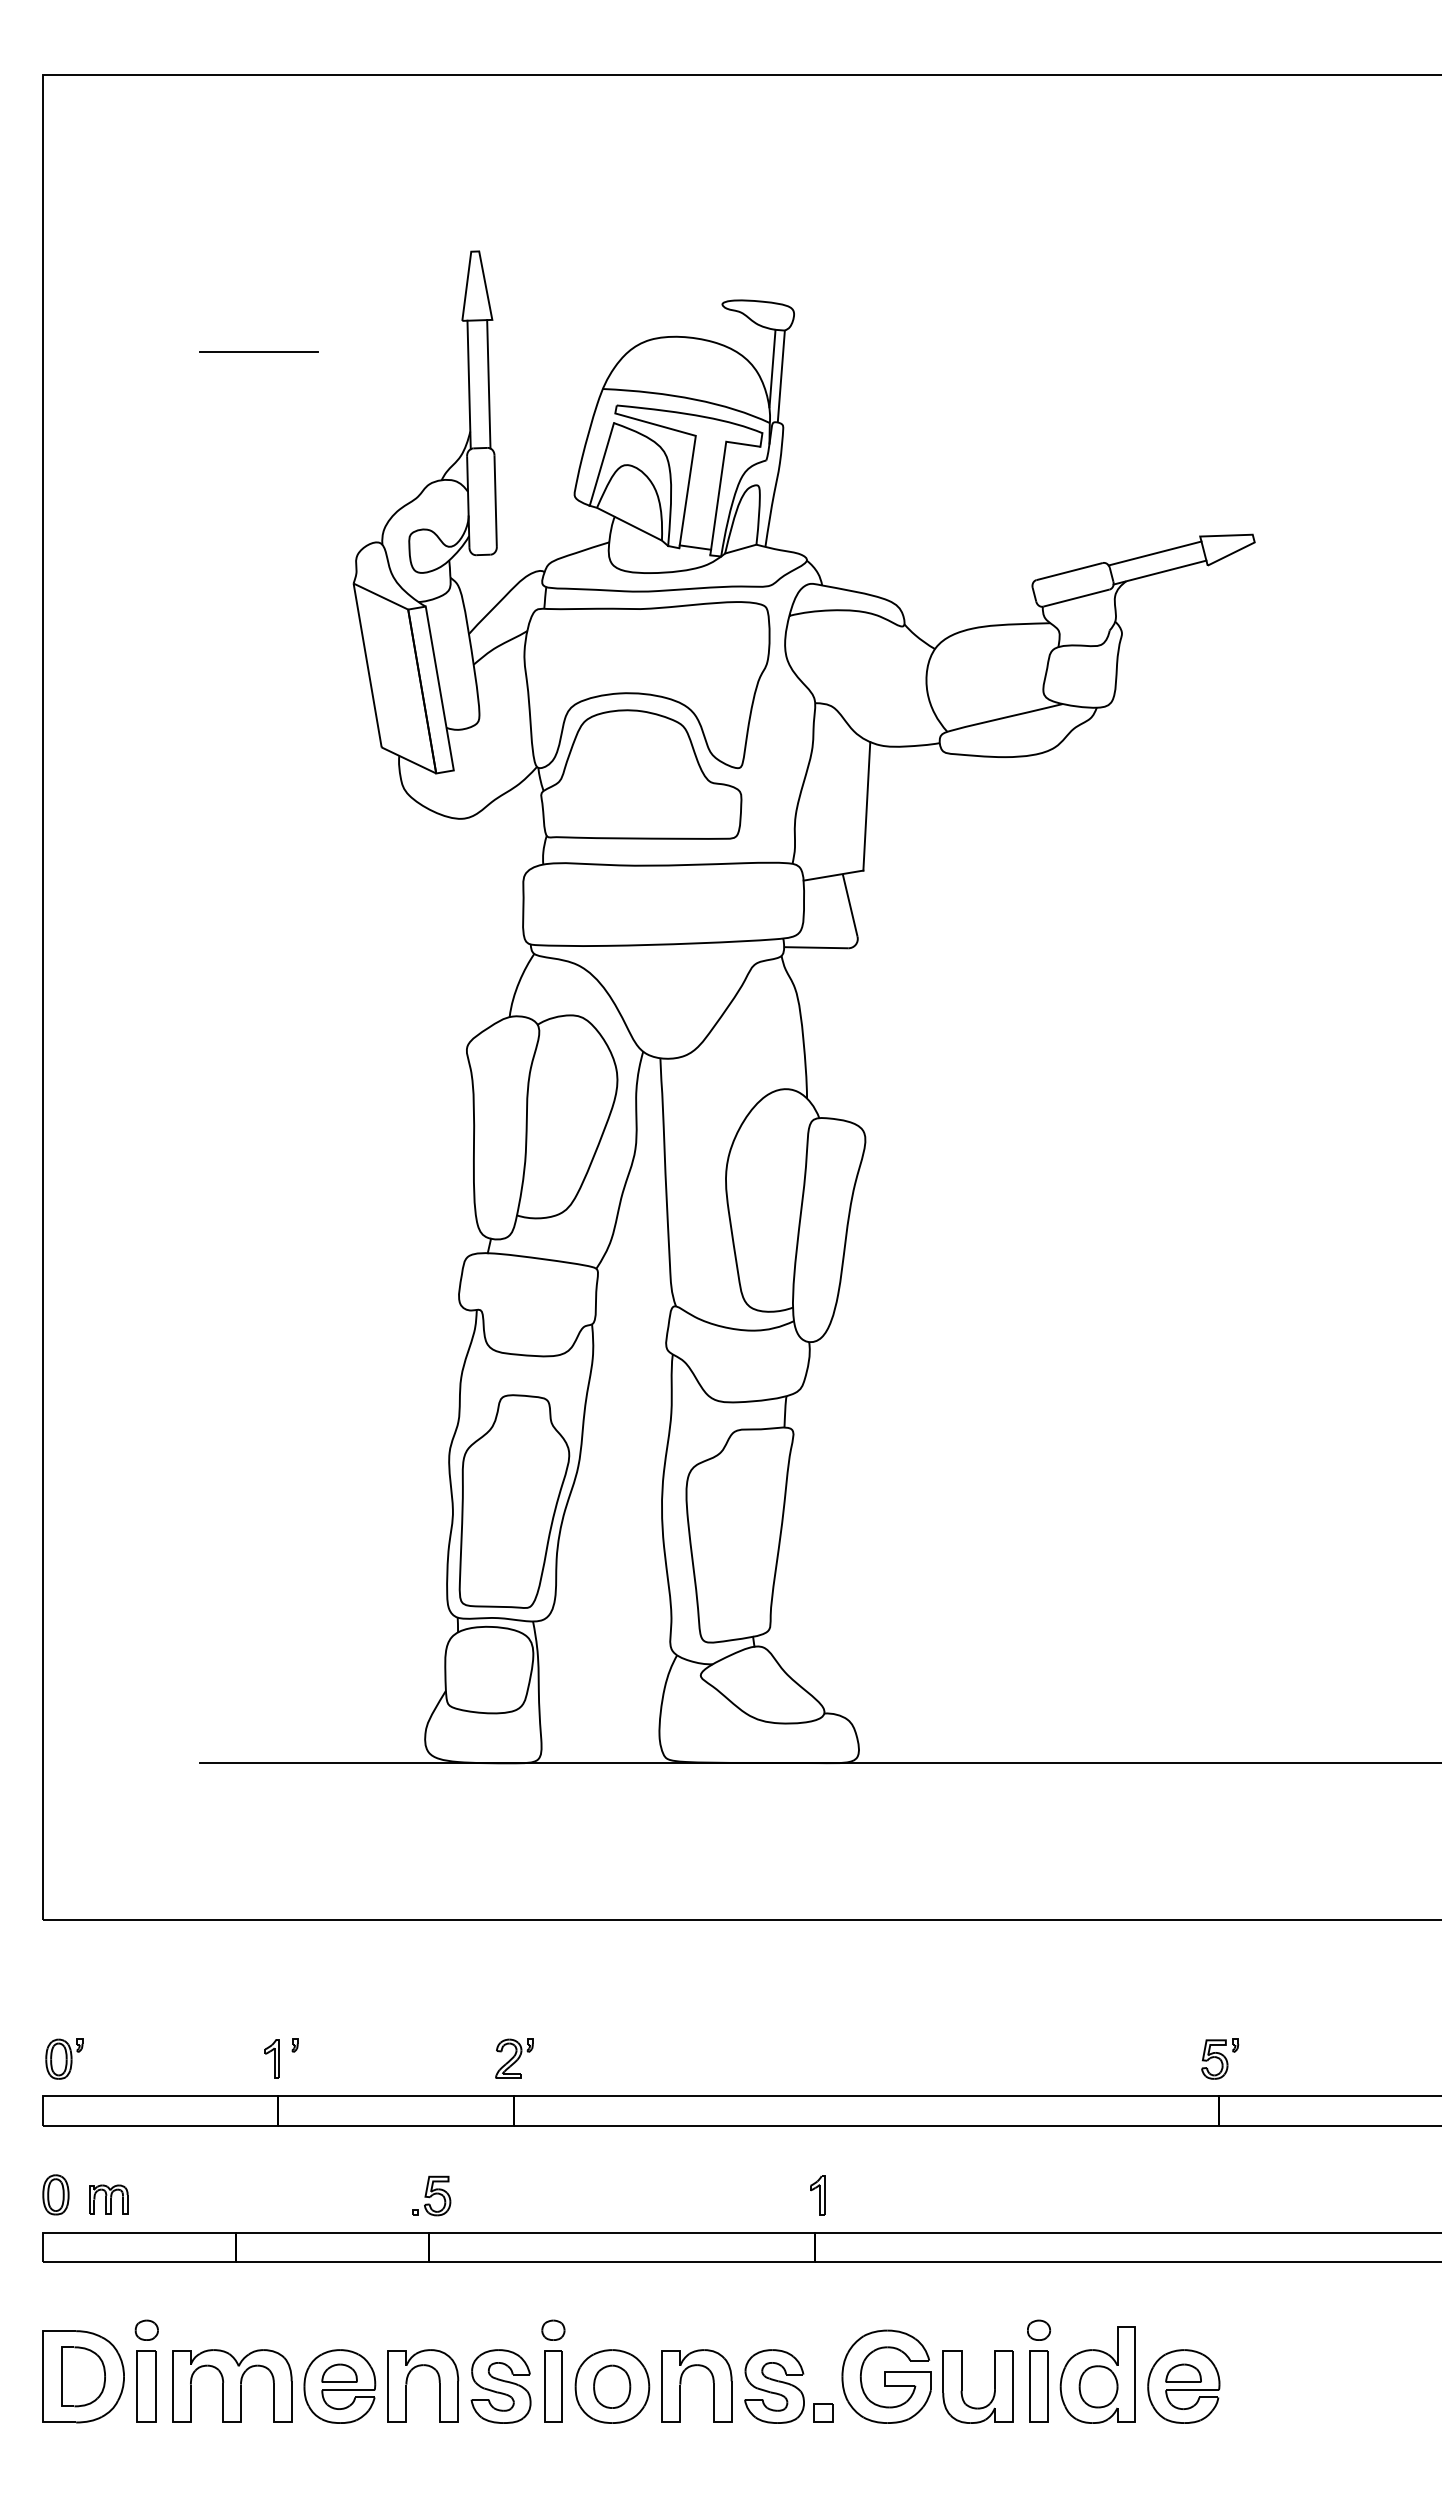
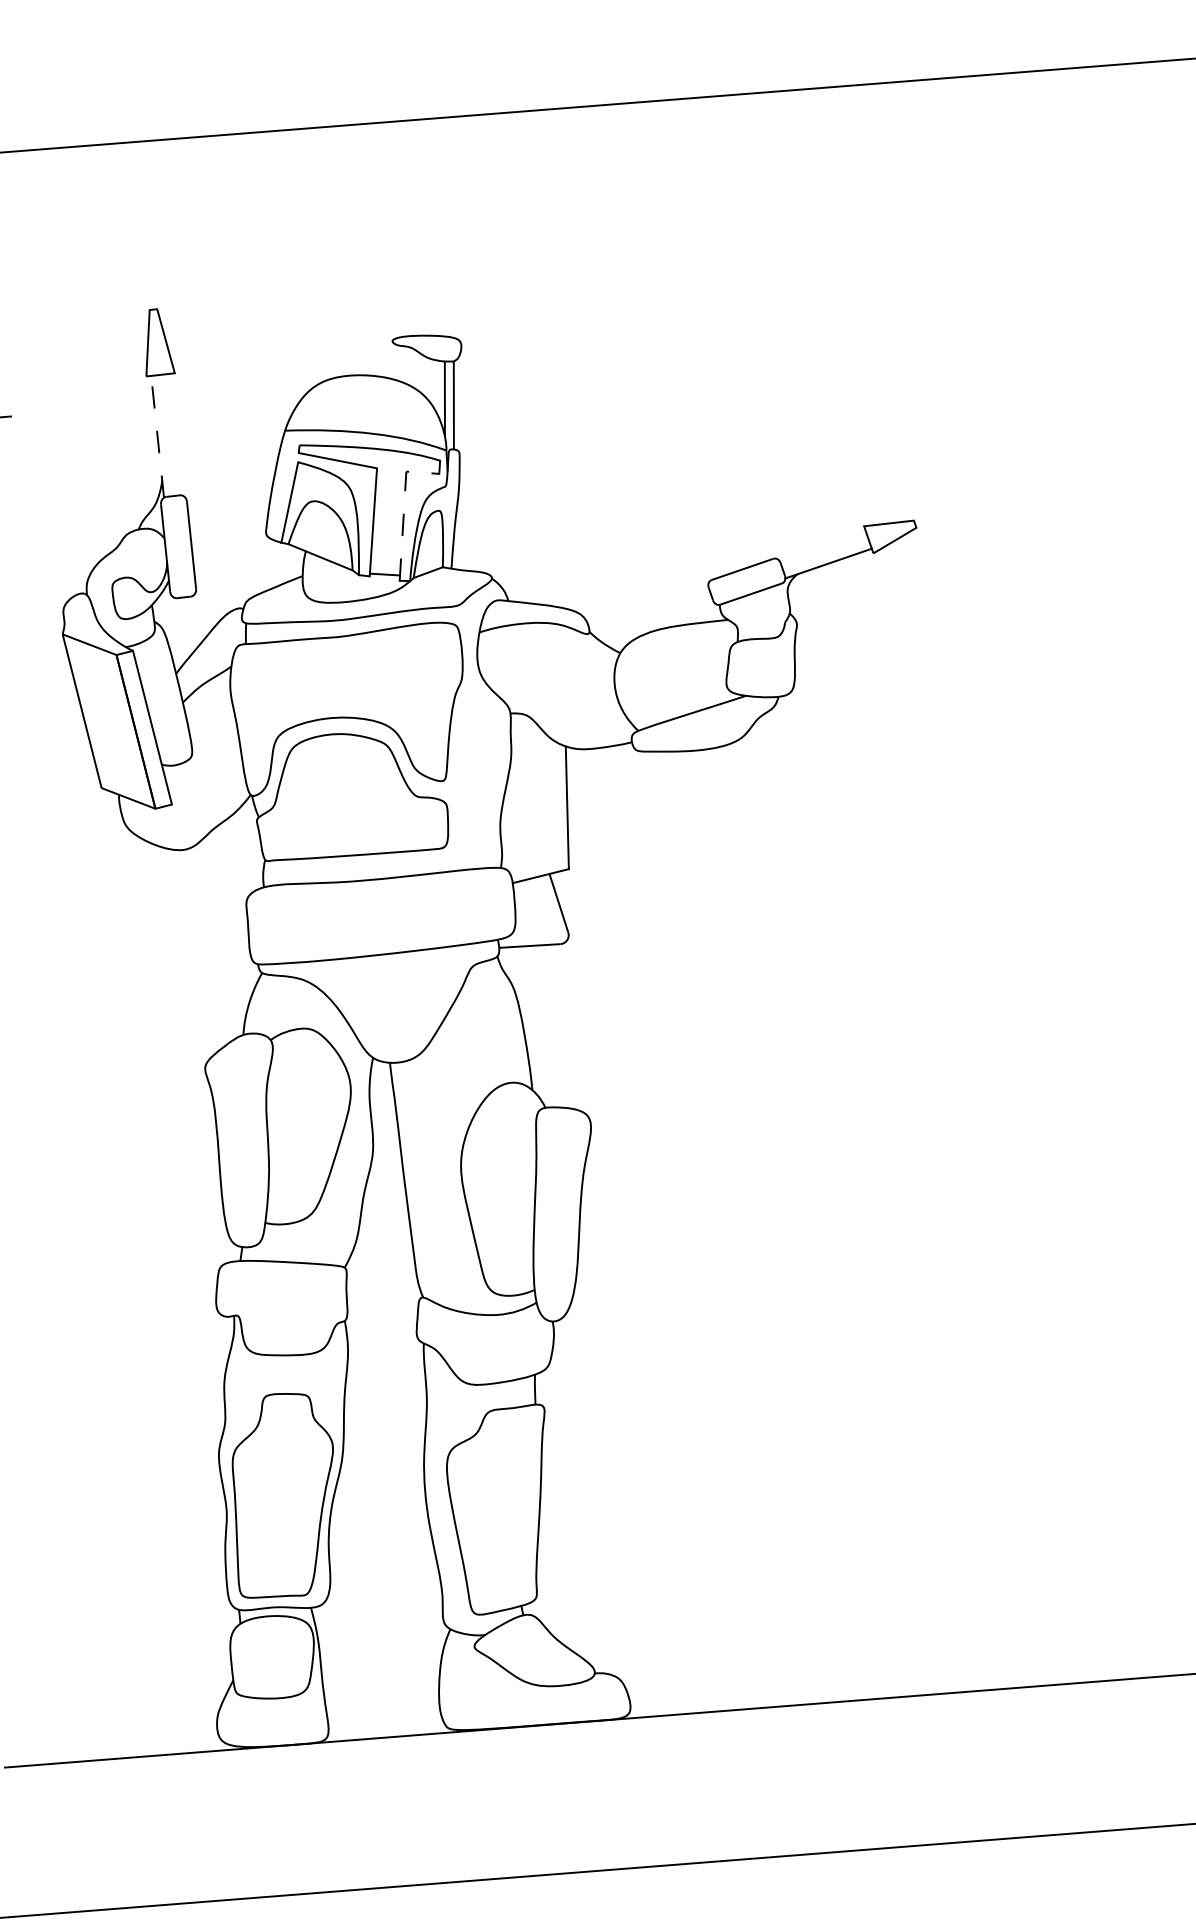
line: (469, 384) -> (157, 436), solid -> dashed
line: (488, 384) -> (176, 434), removed
line: (720, 480) -> (403, 508), solid -> dashed
line: (1154, 553) -> (821, 545), removed

